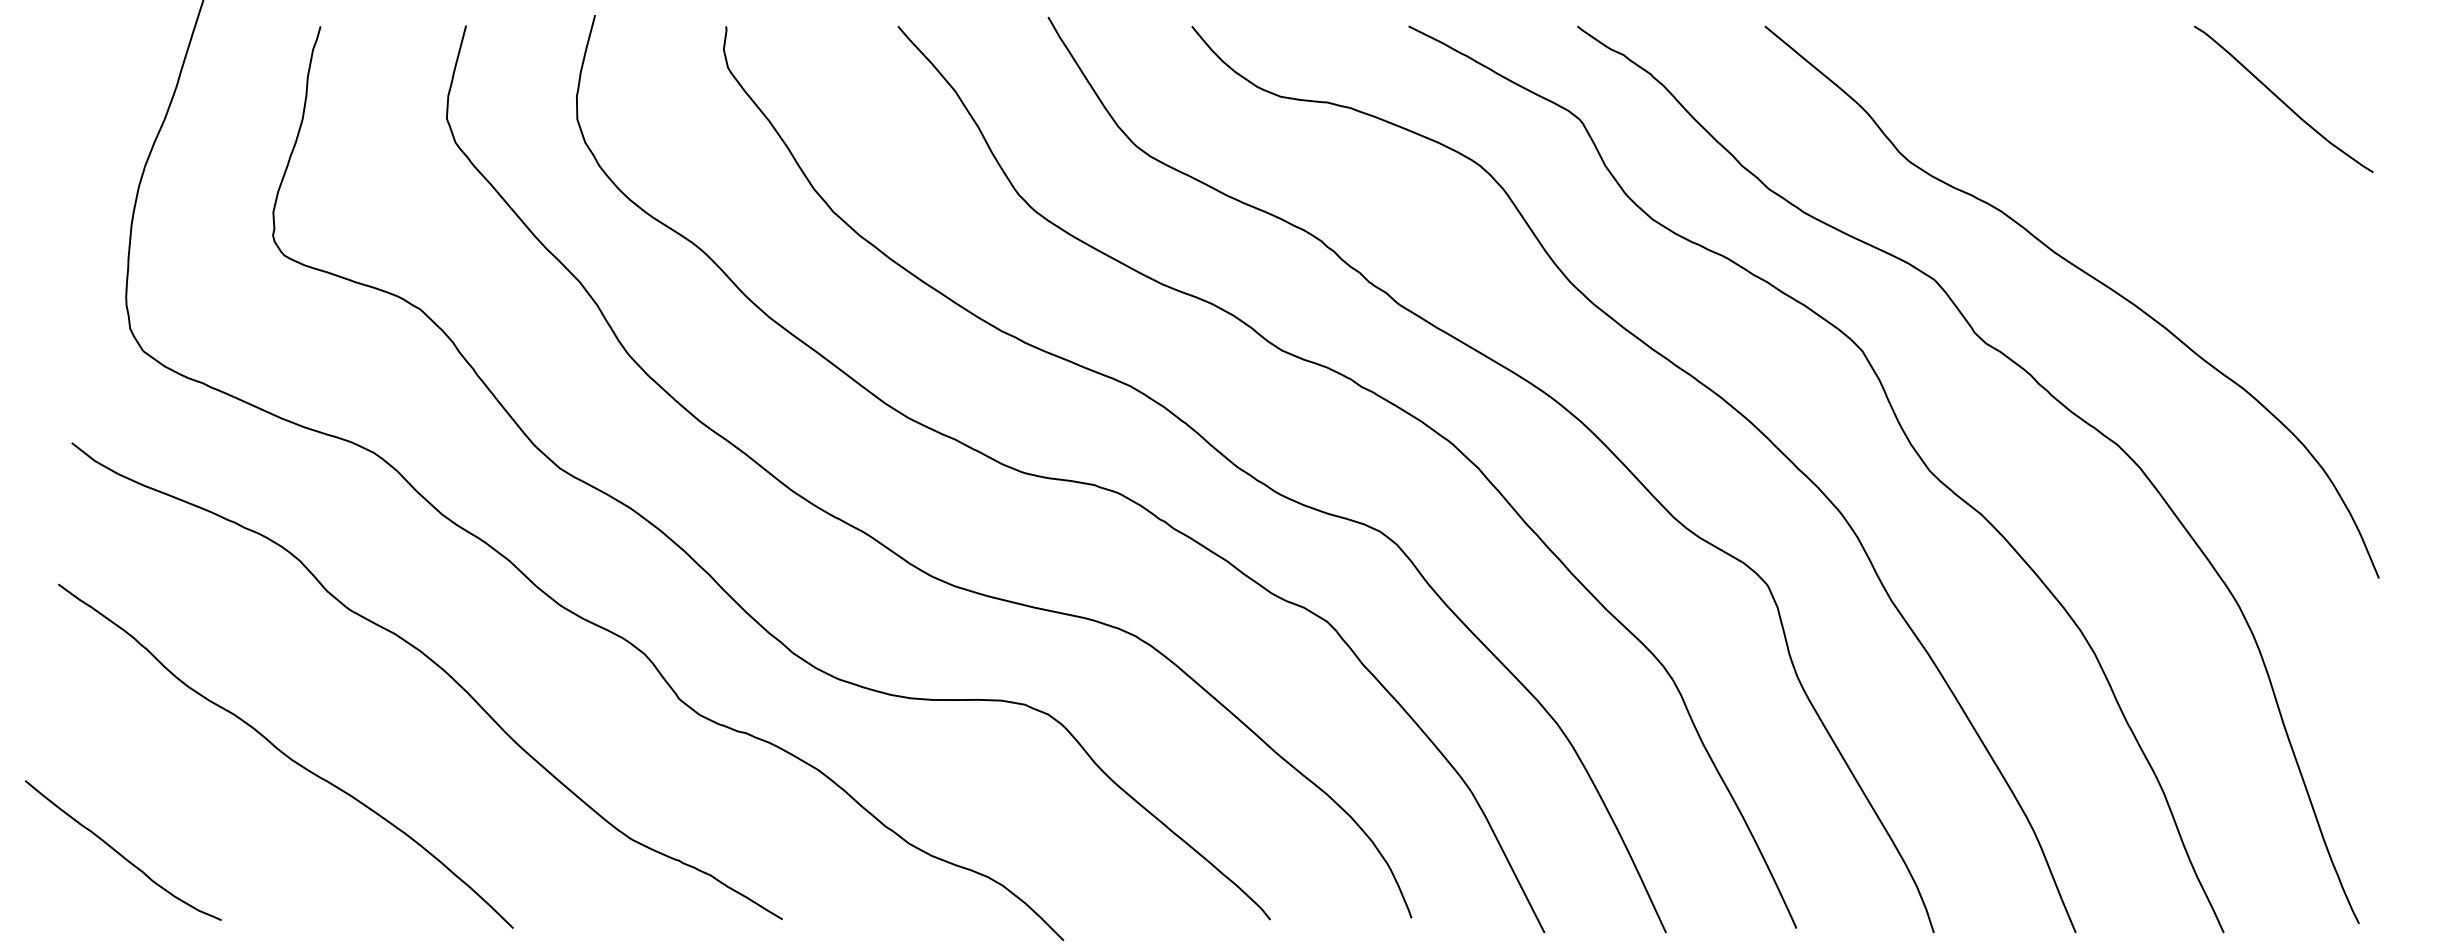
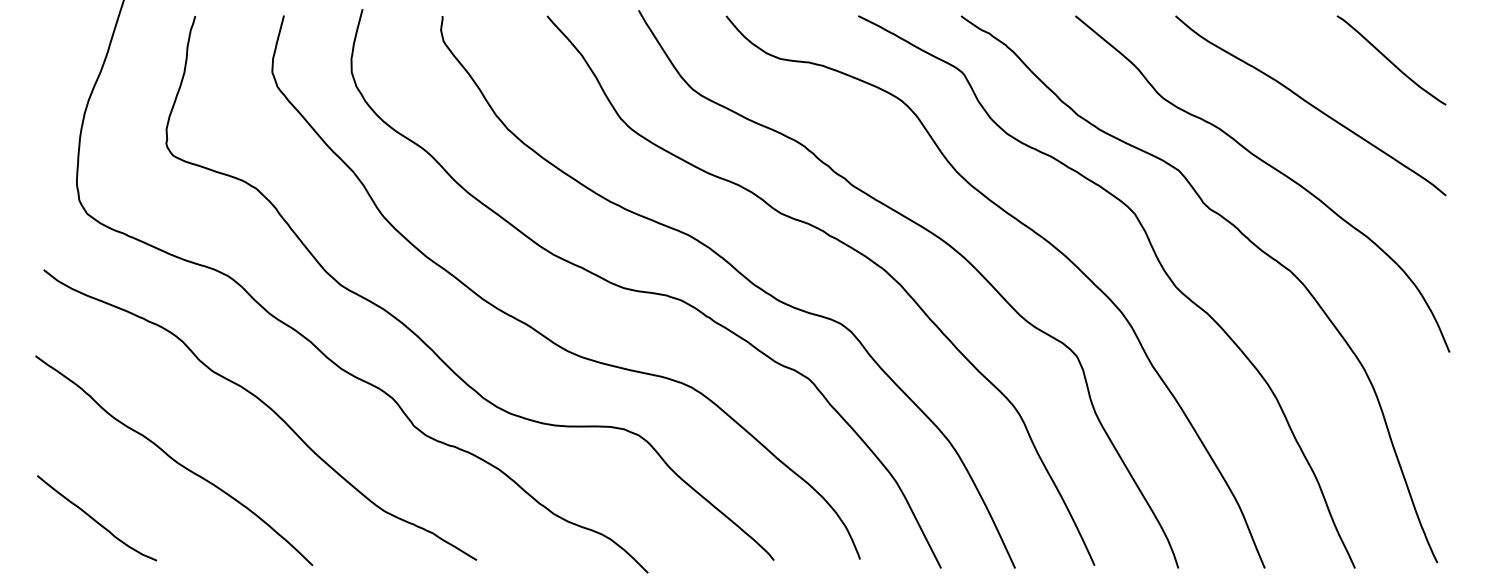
curve: (2150, 173) -> (1310, 105), added
curve: (120, 852) -> (95, 519), moved

